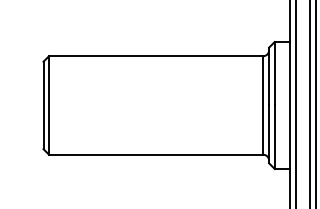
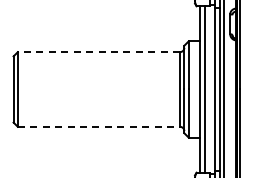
line: (155, 56) -> (98, 52), solid -> dashed
line: (156, 154) -> (99, 126), solid -> dashed

